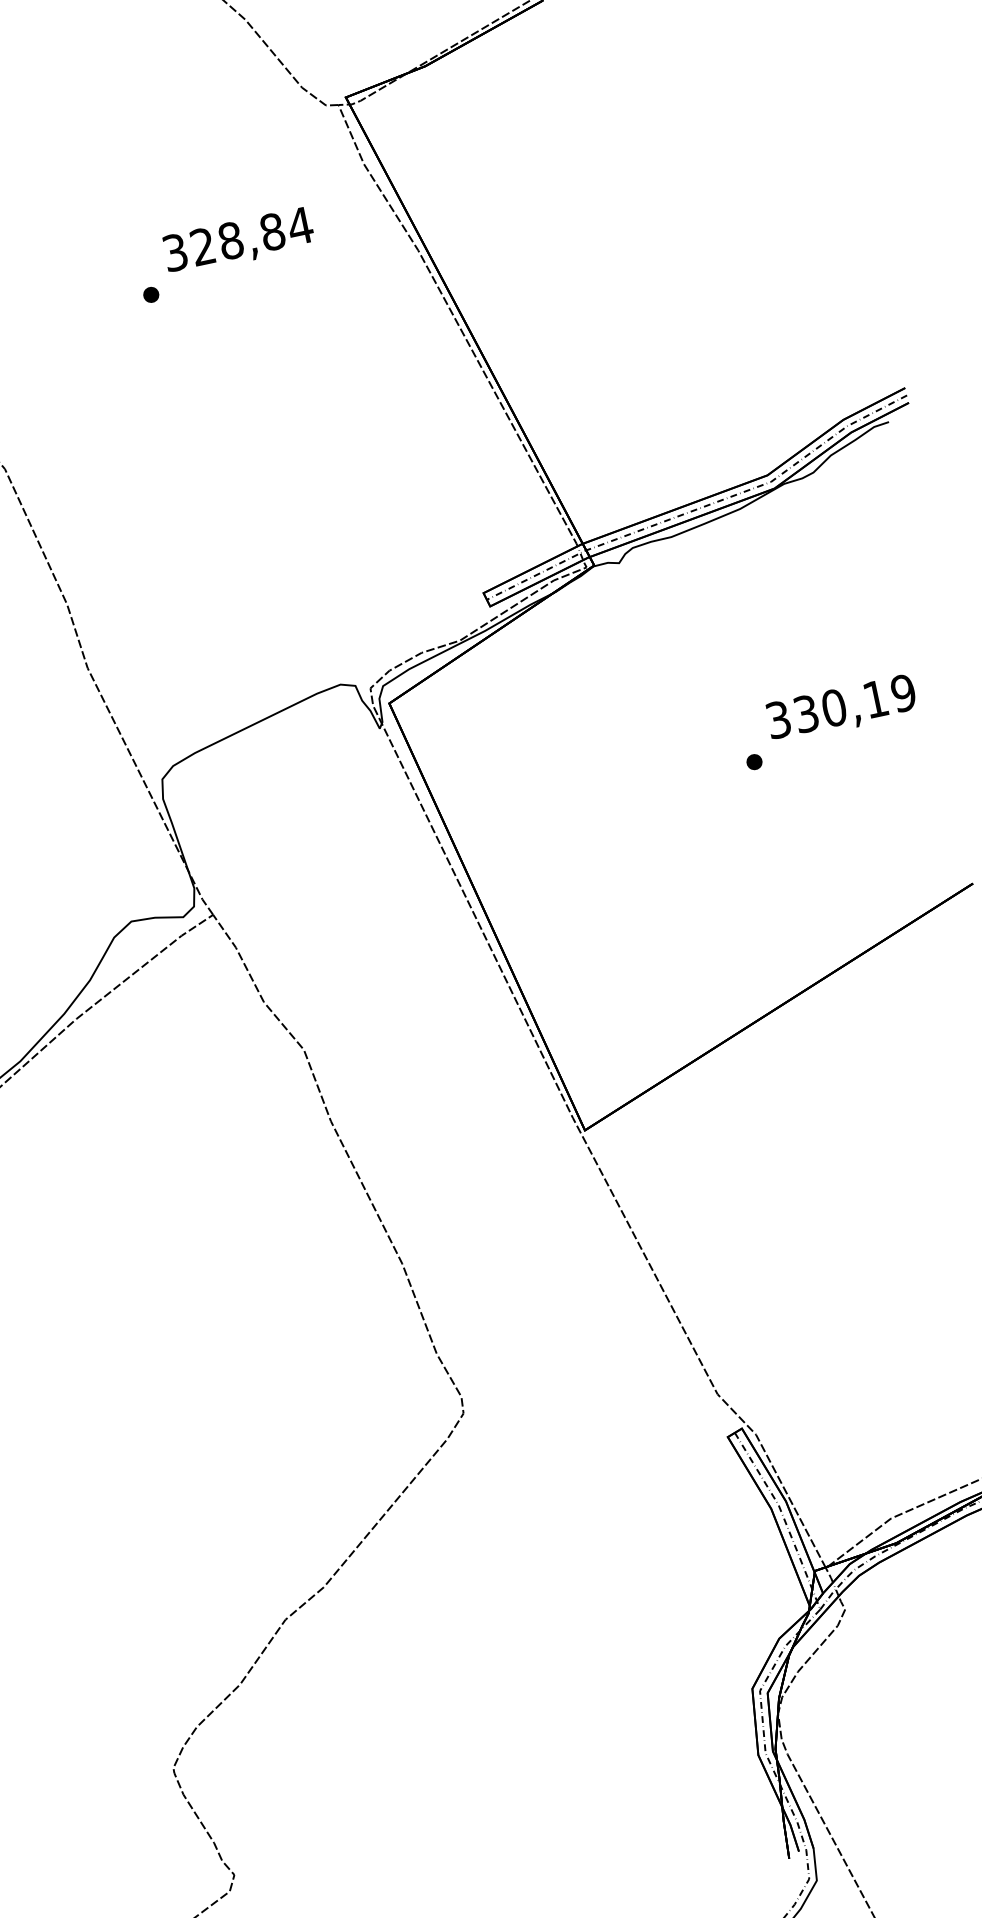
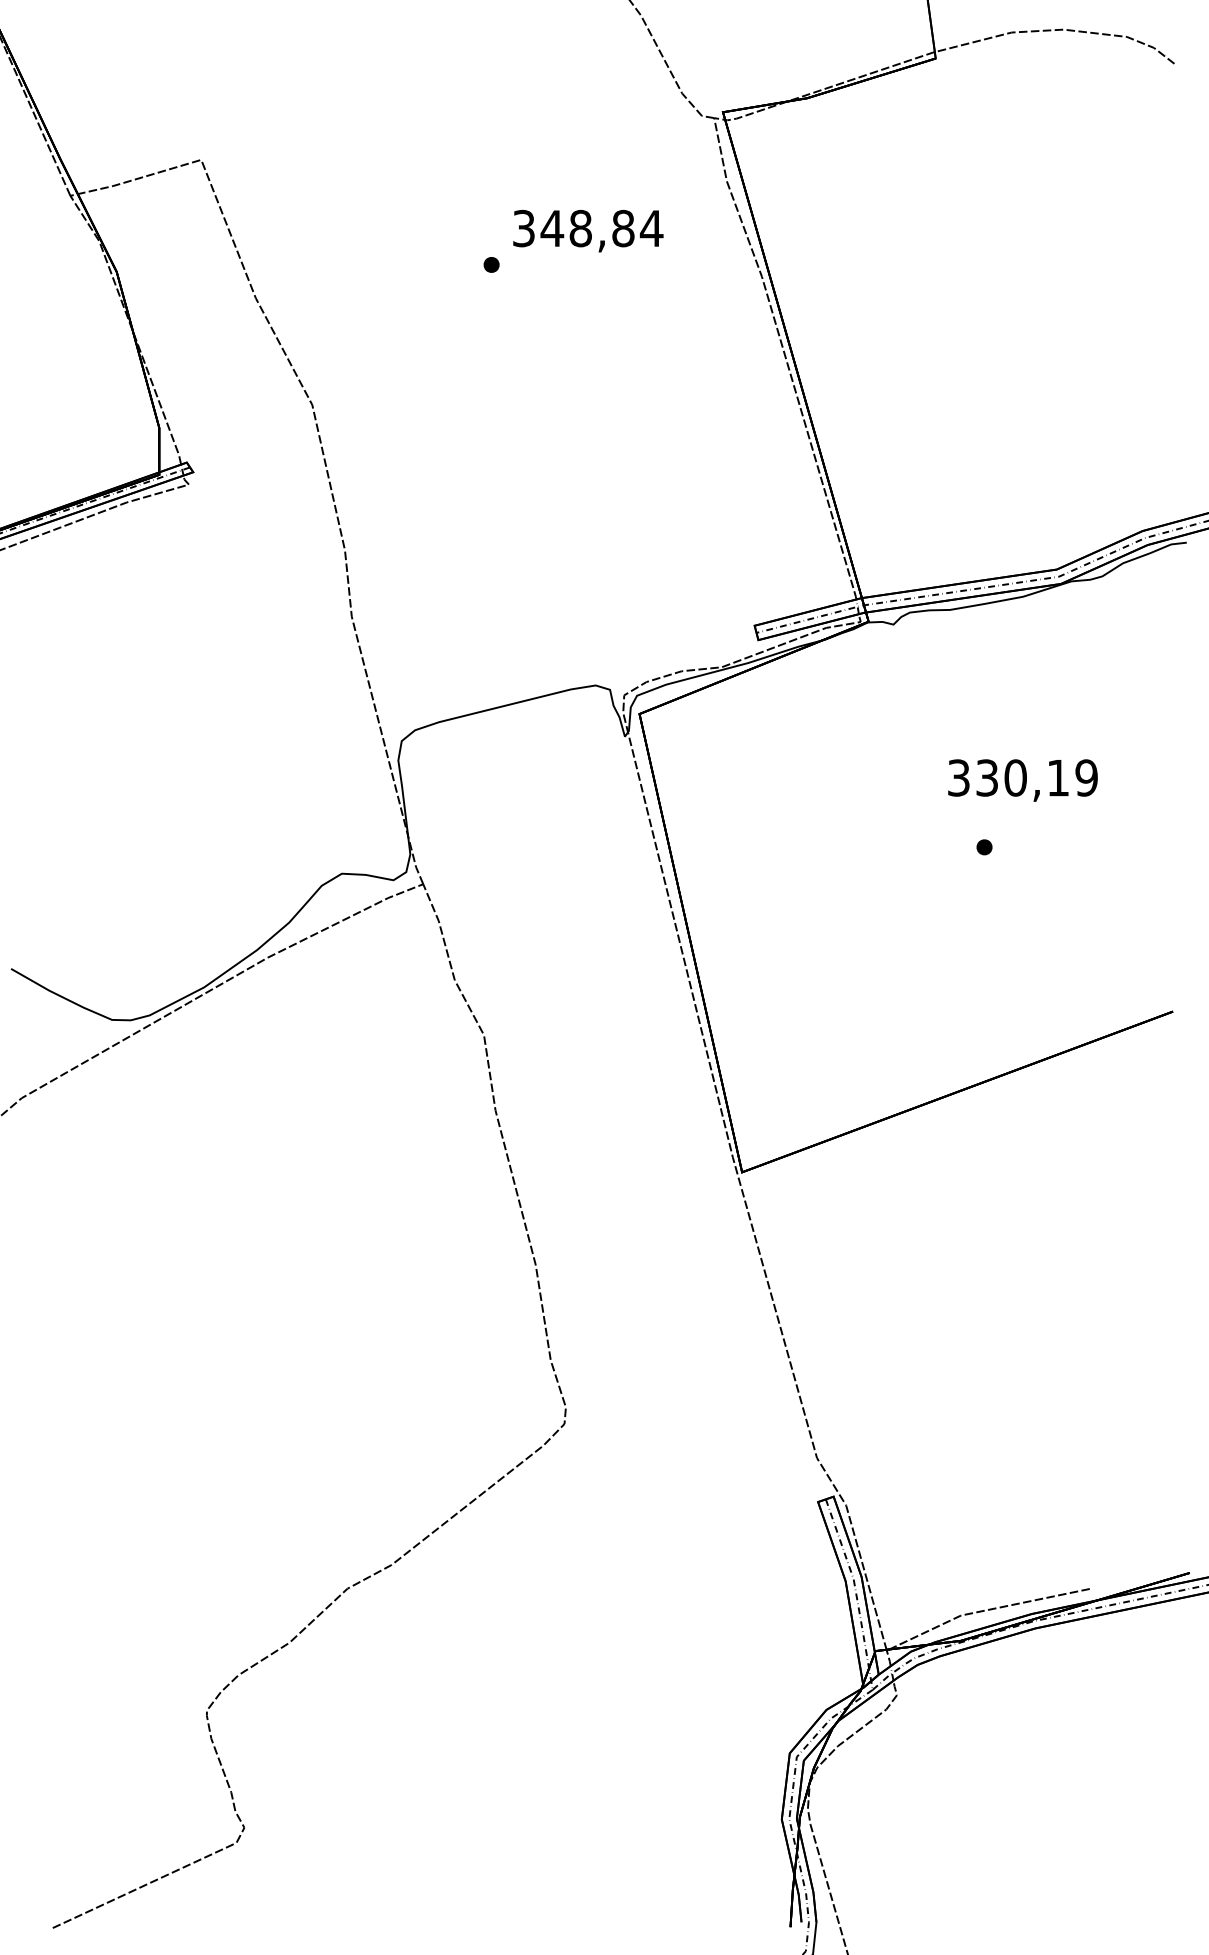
text: (203, 245) -> (552, 227), 328,84 -> 348,84
text: (841, 709) -> (1022, 780), moved

